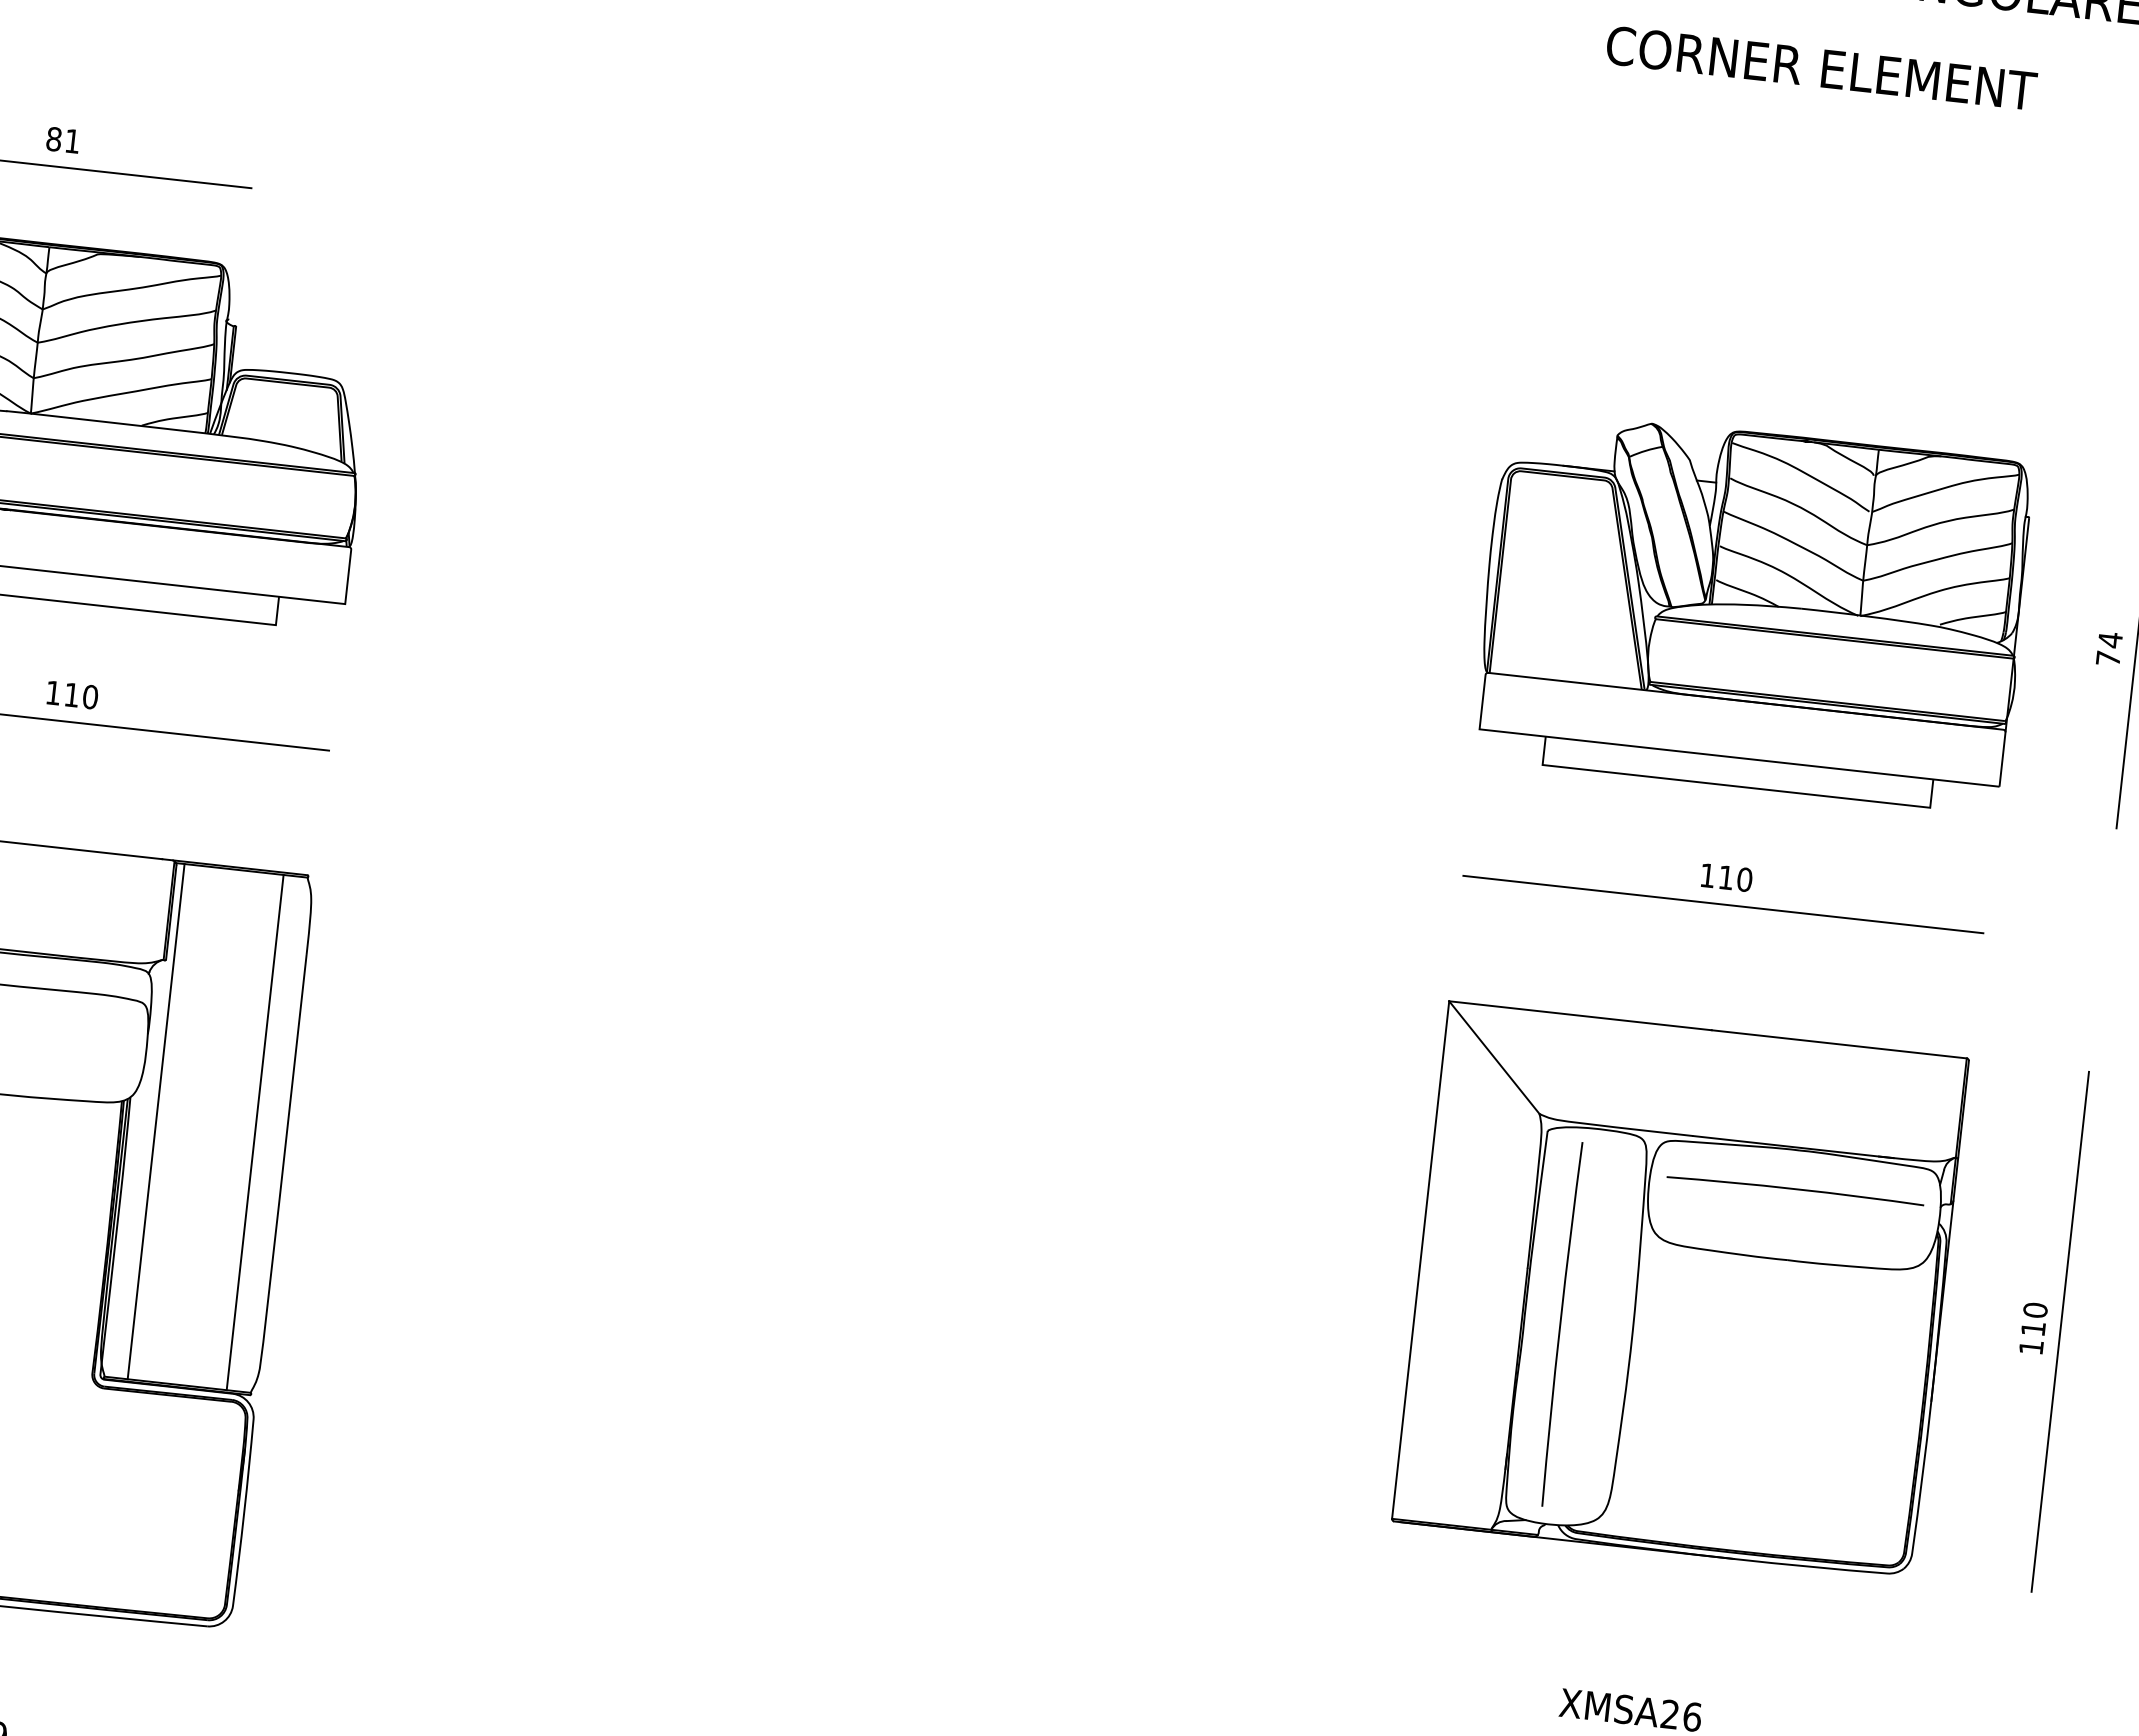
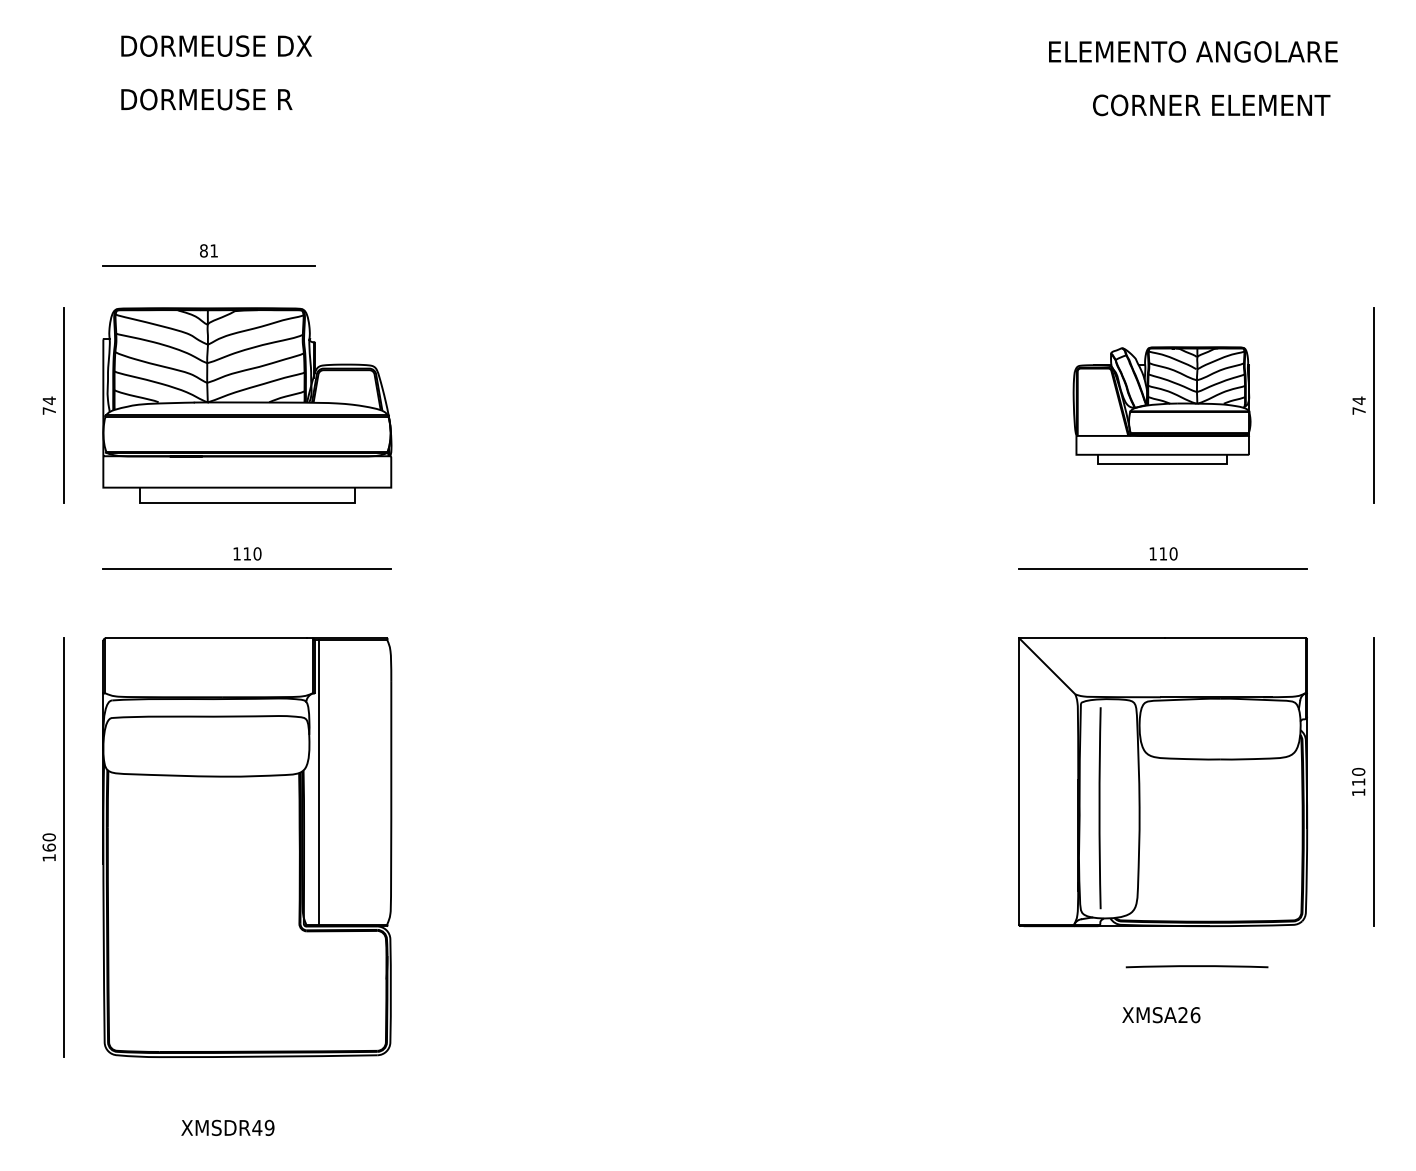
text: (1821, 68) -> (1211, 105), moved
part: (1752, 609) -> (1161, 405), size x0.6
line: (254, 1131) -> (373, 781), removed
line: (1794, 1189) -> (1196, 966), moved

